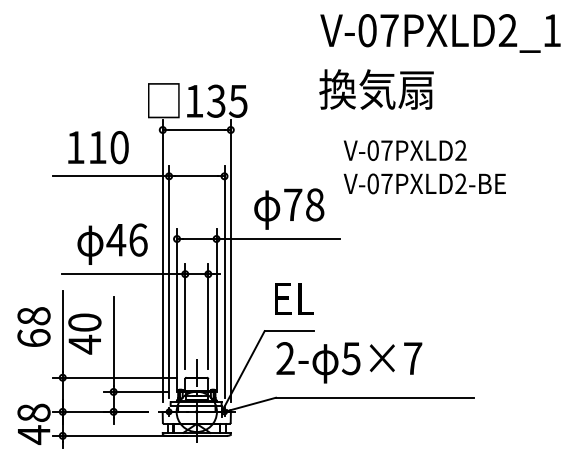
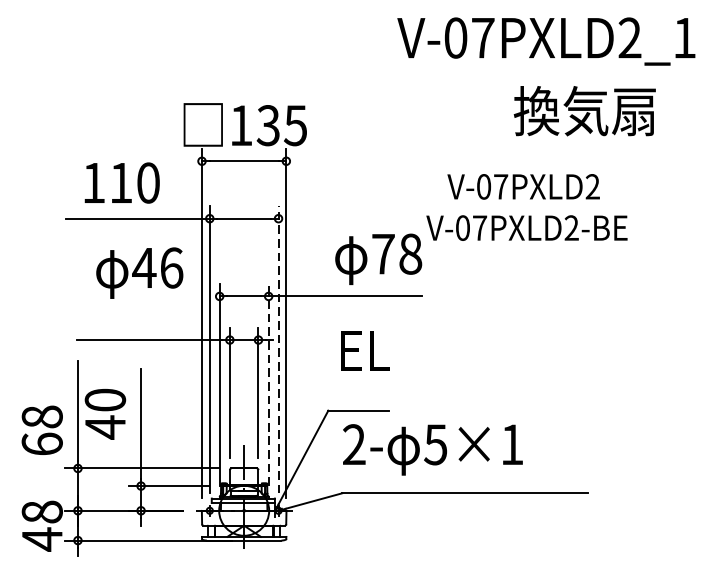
text: (376, 89) -> (584, 111), moved
text: (404, 150) -> (522, 186), moved
text: (289, 208) -> (378, 258), moved
text: (112, 243) -> (139, 272), moved
line: (224, 282) -> (278, 350), solid -> dashed
text: (294, 298) -> (365, 350), moved
line: (216, 310) -> (268, 385), solid -> dashed
text: (33, 326) -> (41, 429), moved
text: (413, 358) -> (512, 444), 5×7 -> 5×1

